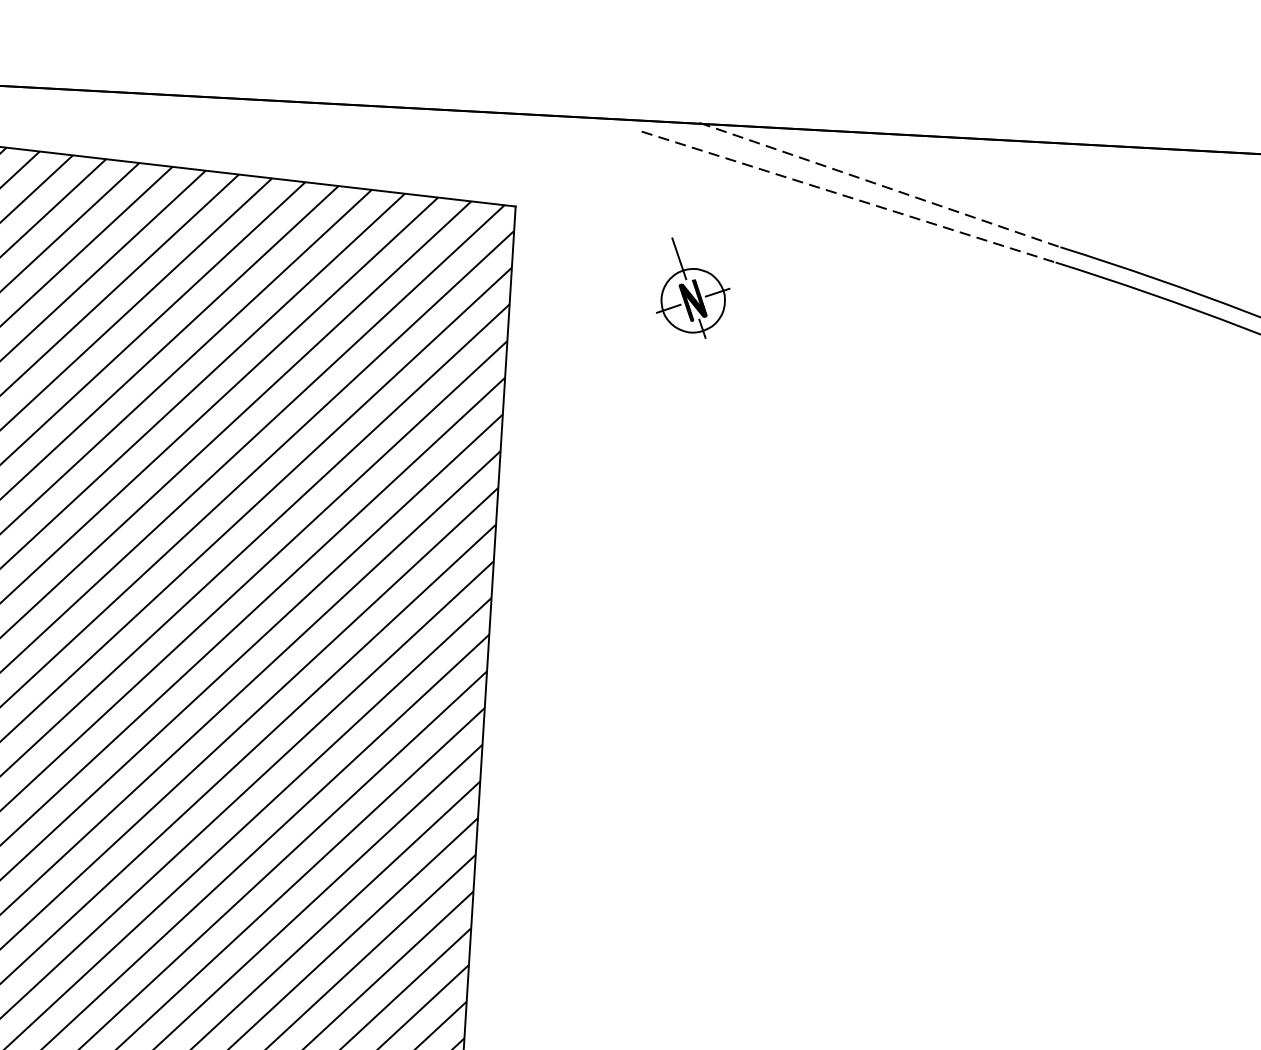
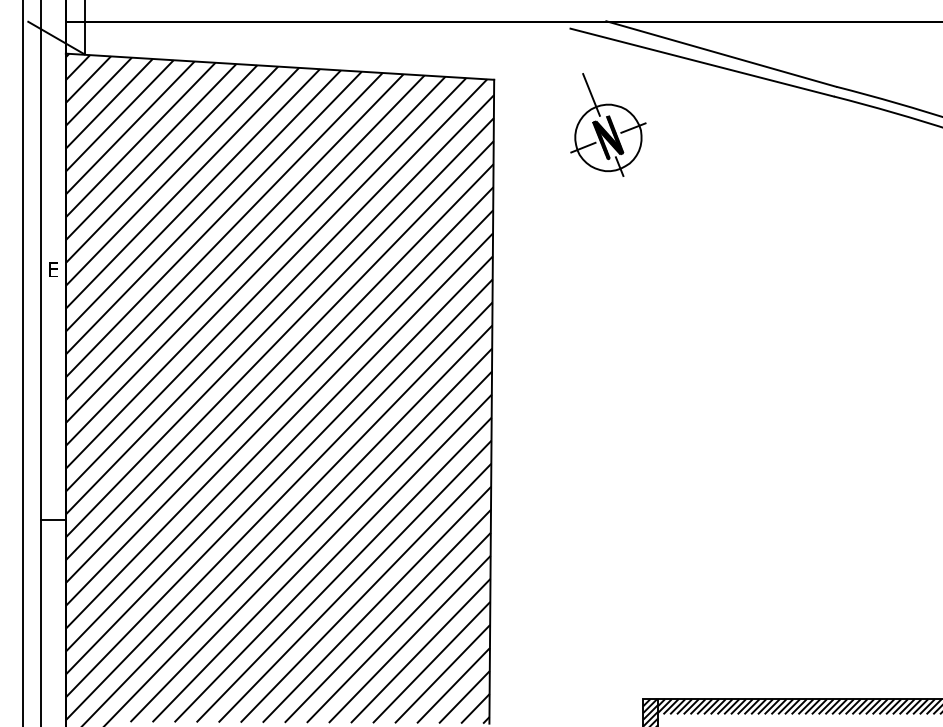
line: (880, 185) -> (721, 54), dashed -> solid
line: (849, 196) -> (702, 62), dashed -> solid
part: (694, 287) -> (608, 124), size x1.67

